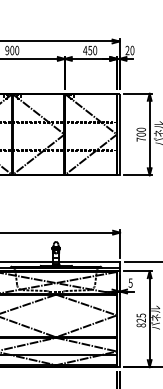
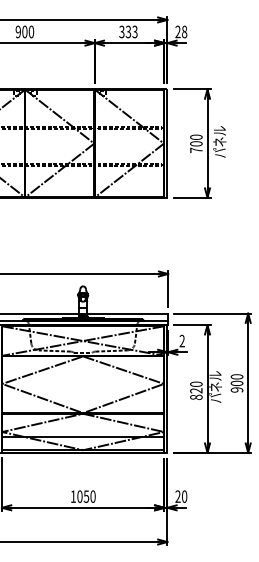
text: (90, 50) -> (128, 31), 450 -> 333
text: (132, 50) -> (184, 31), 20 -> 28
text: (130, 282) -> (181, 340), 5 -> 2
text: (141, 315) -> (196, 383), 825 -> 820

